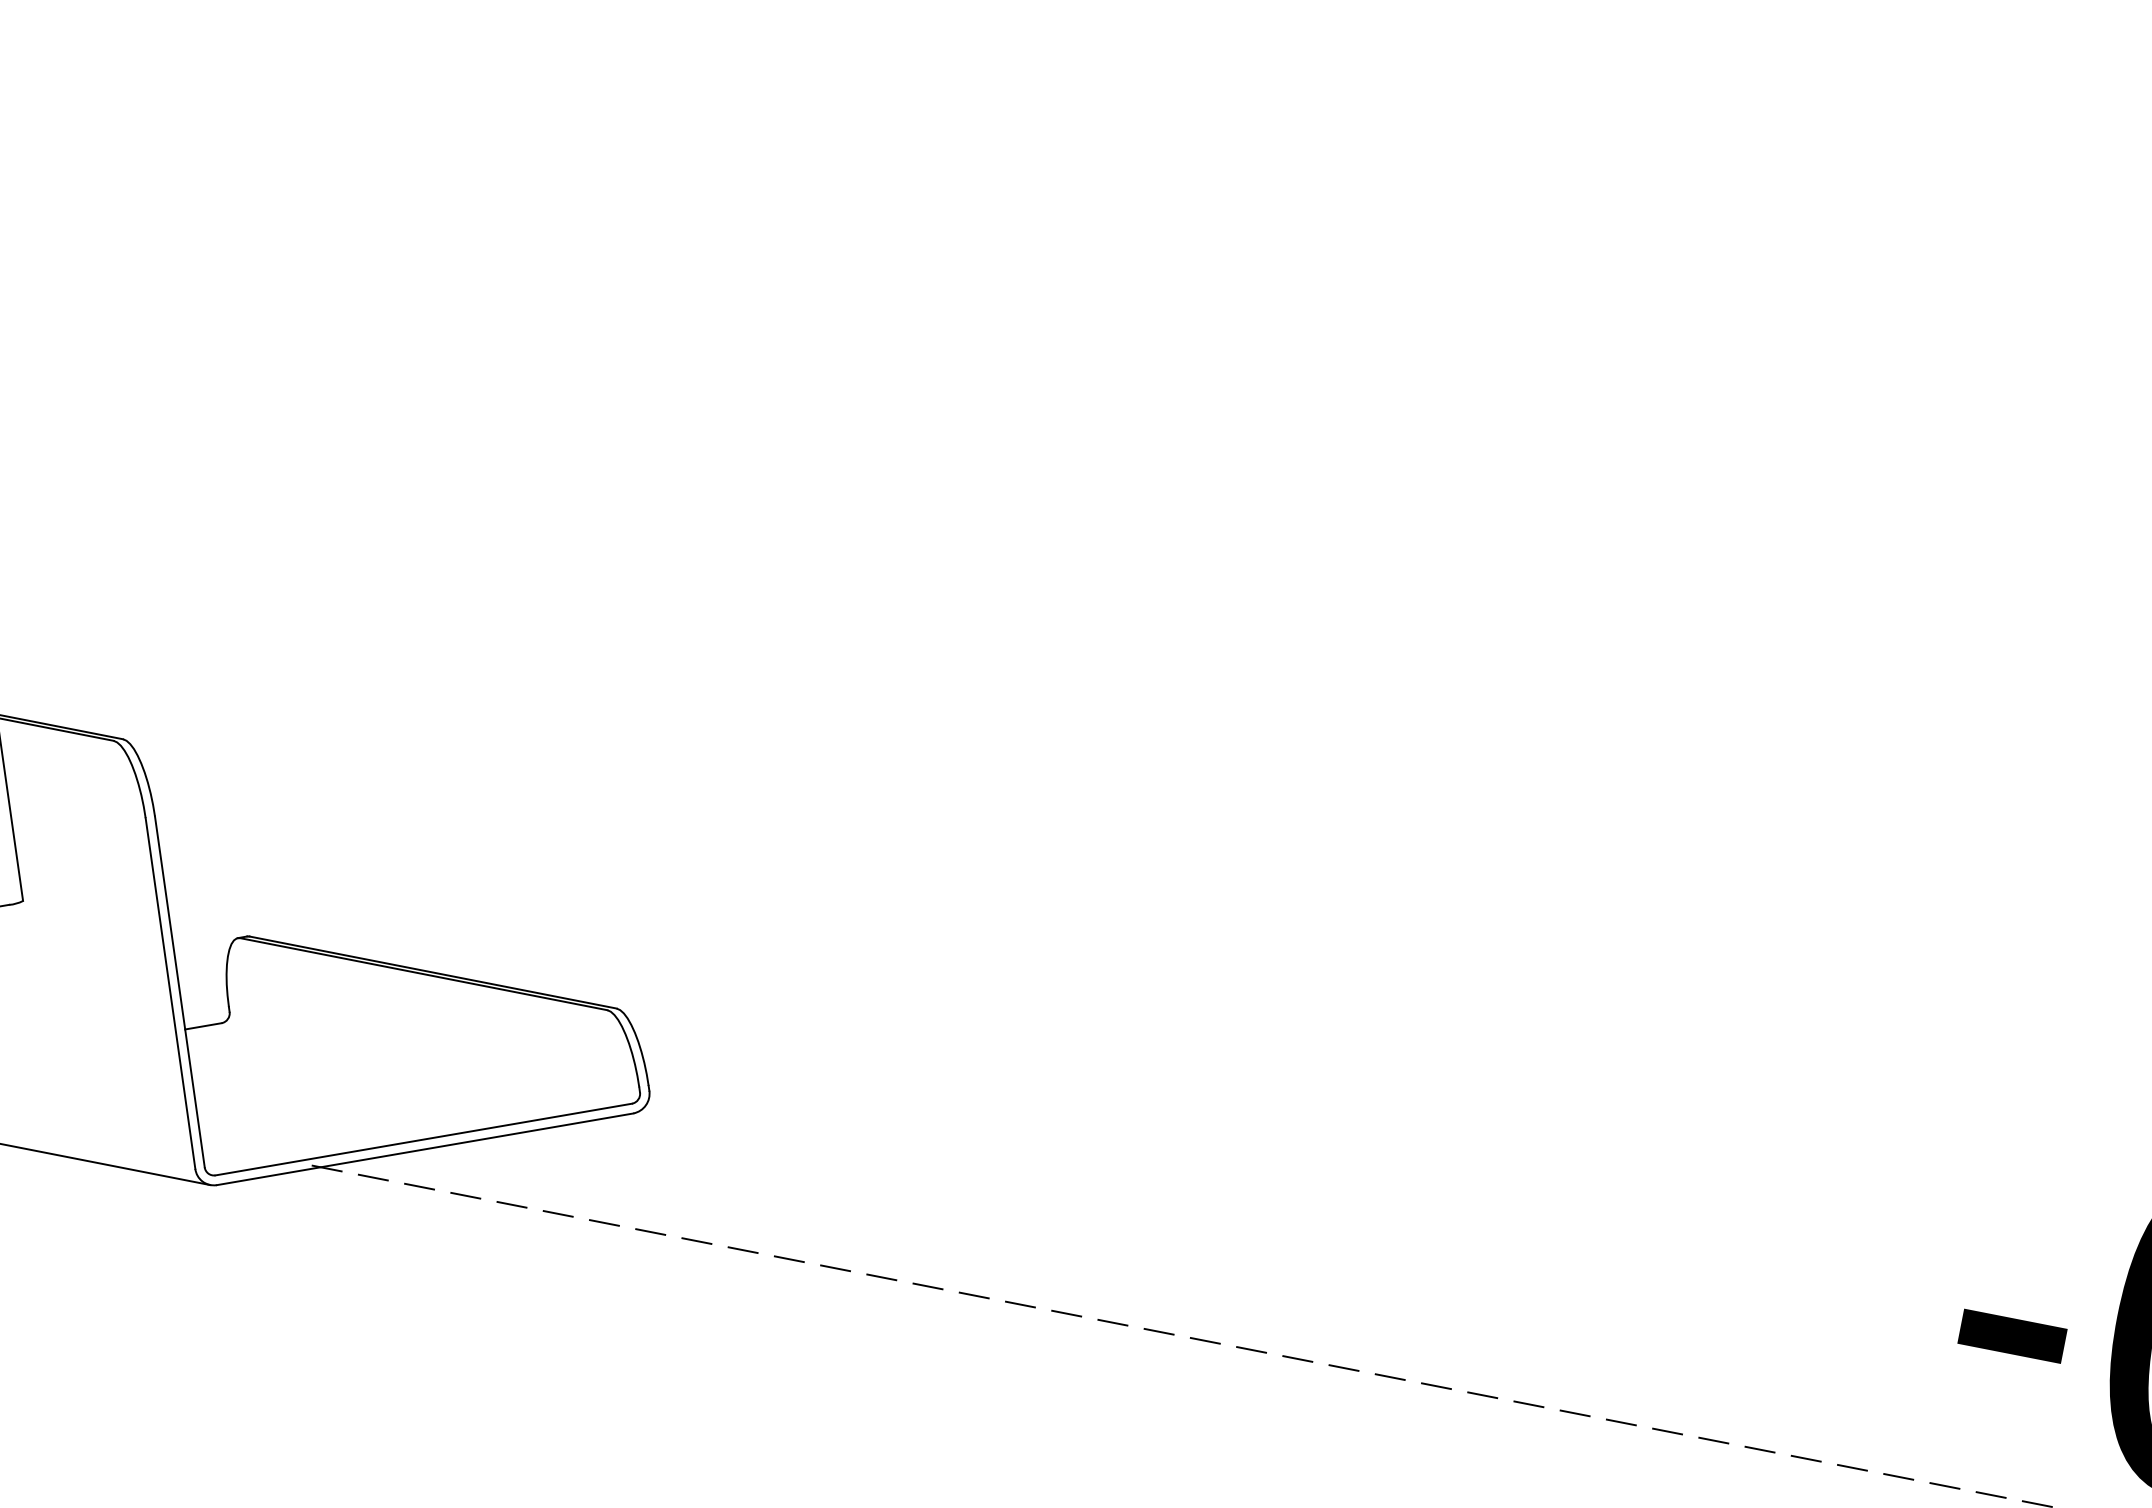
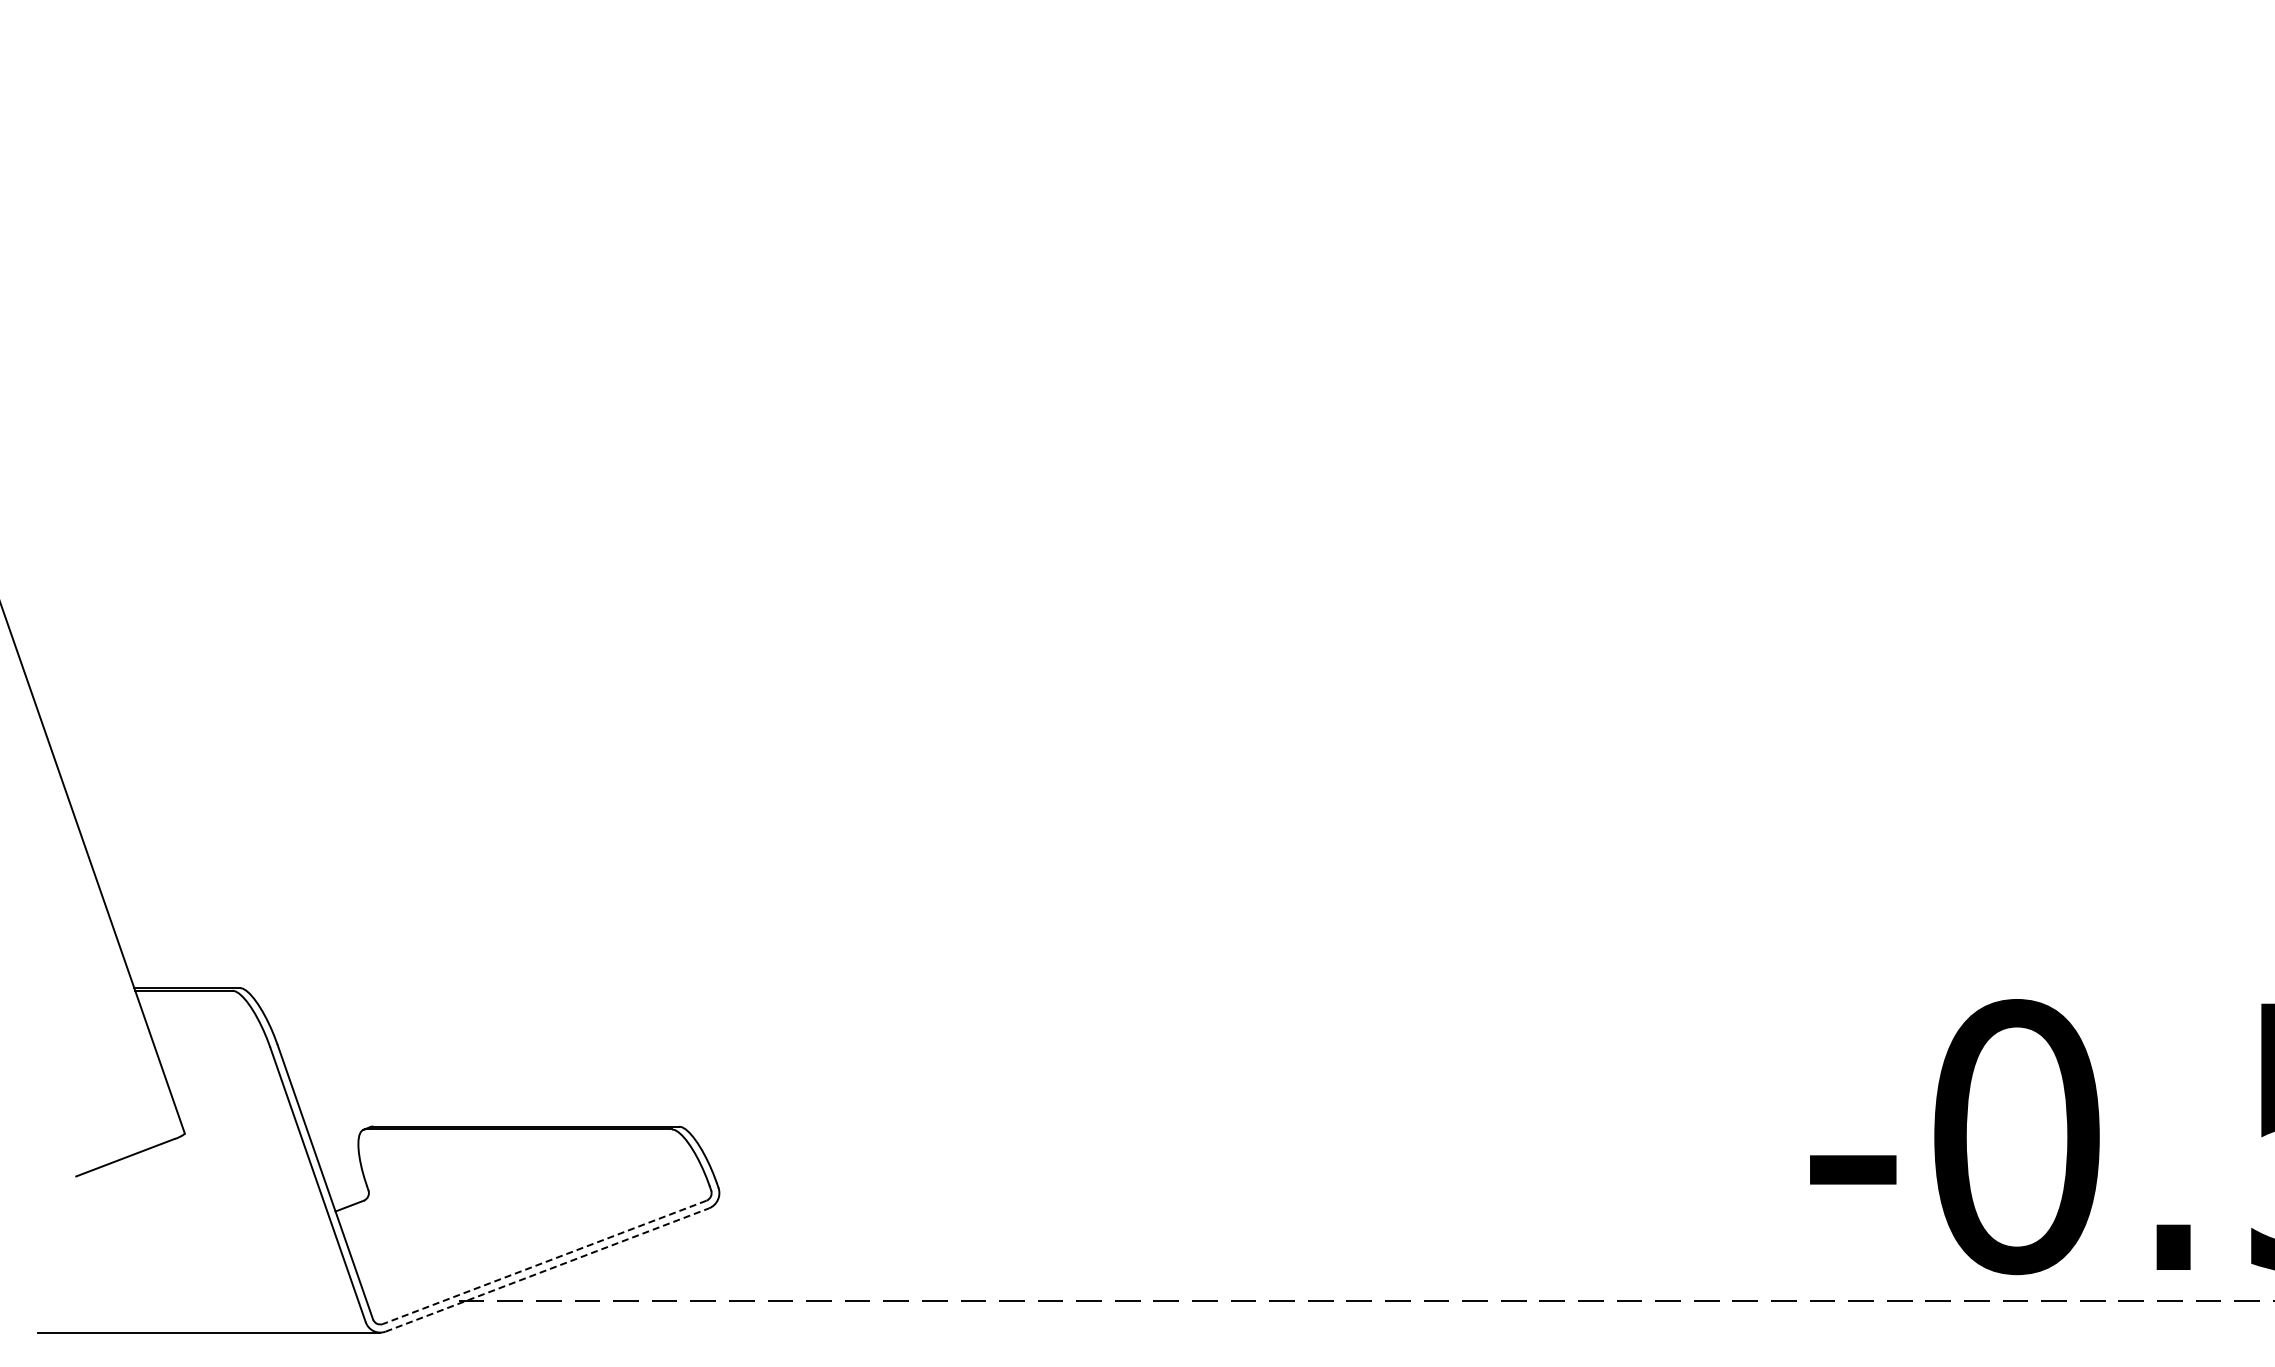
line: (423, 1139) -> (544, 1262), solid -> dashed
line: (425, 1148) -> (547, 1269), solid -> dashed

